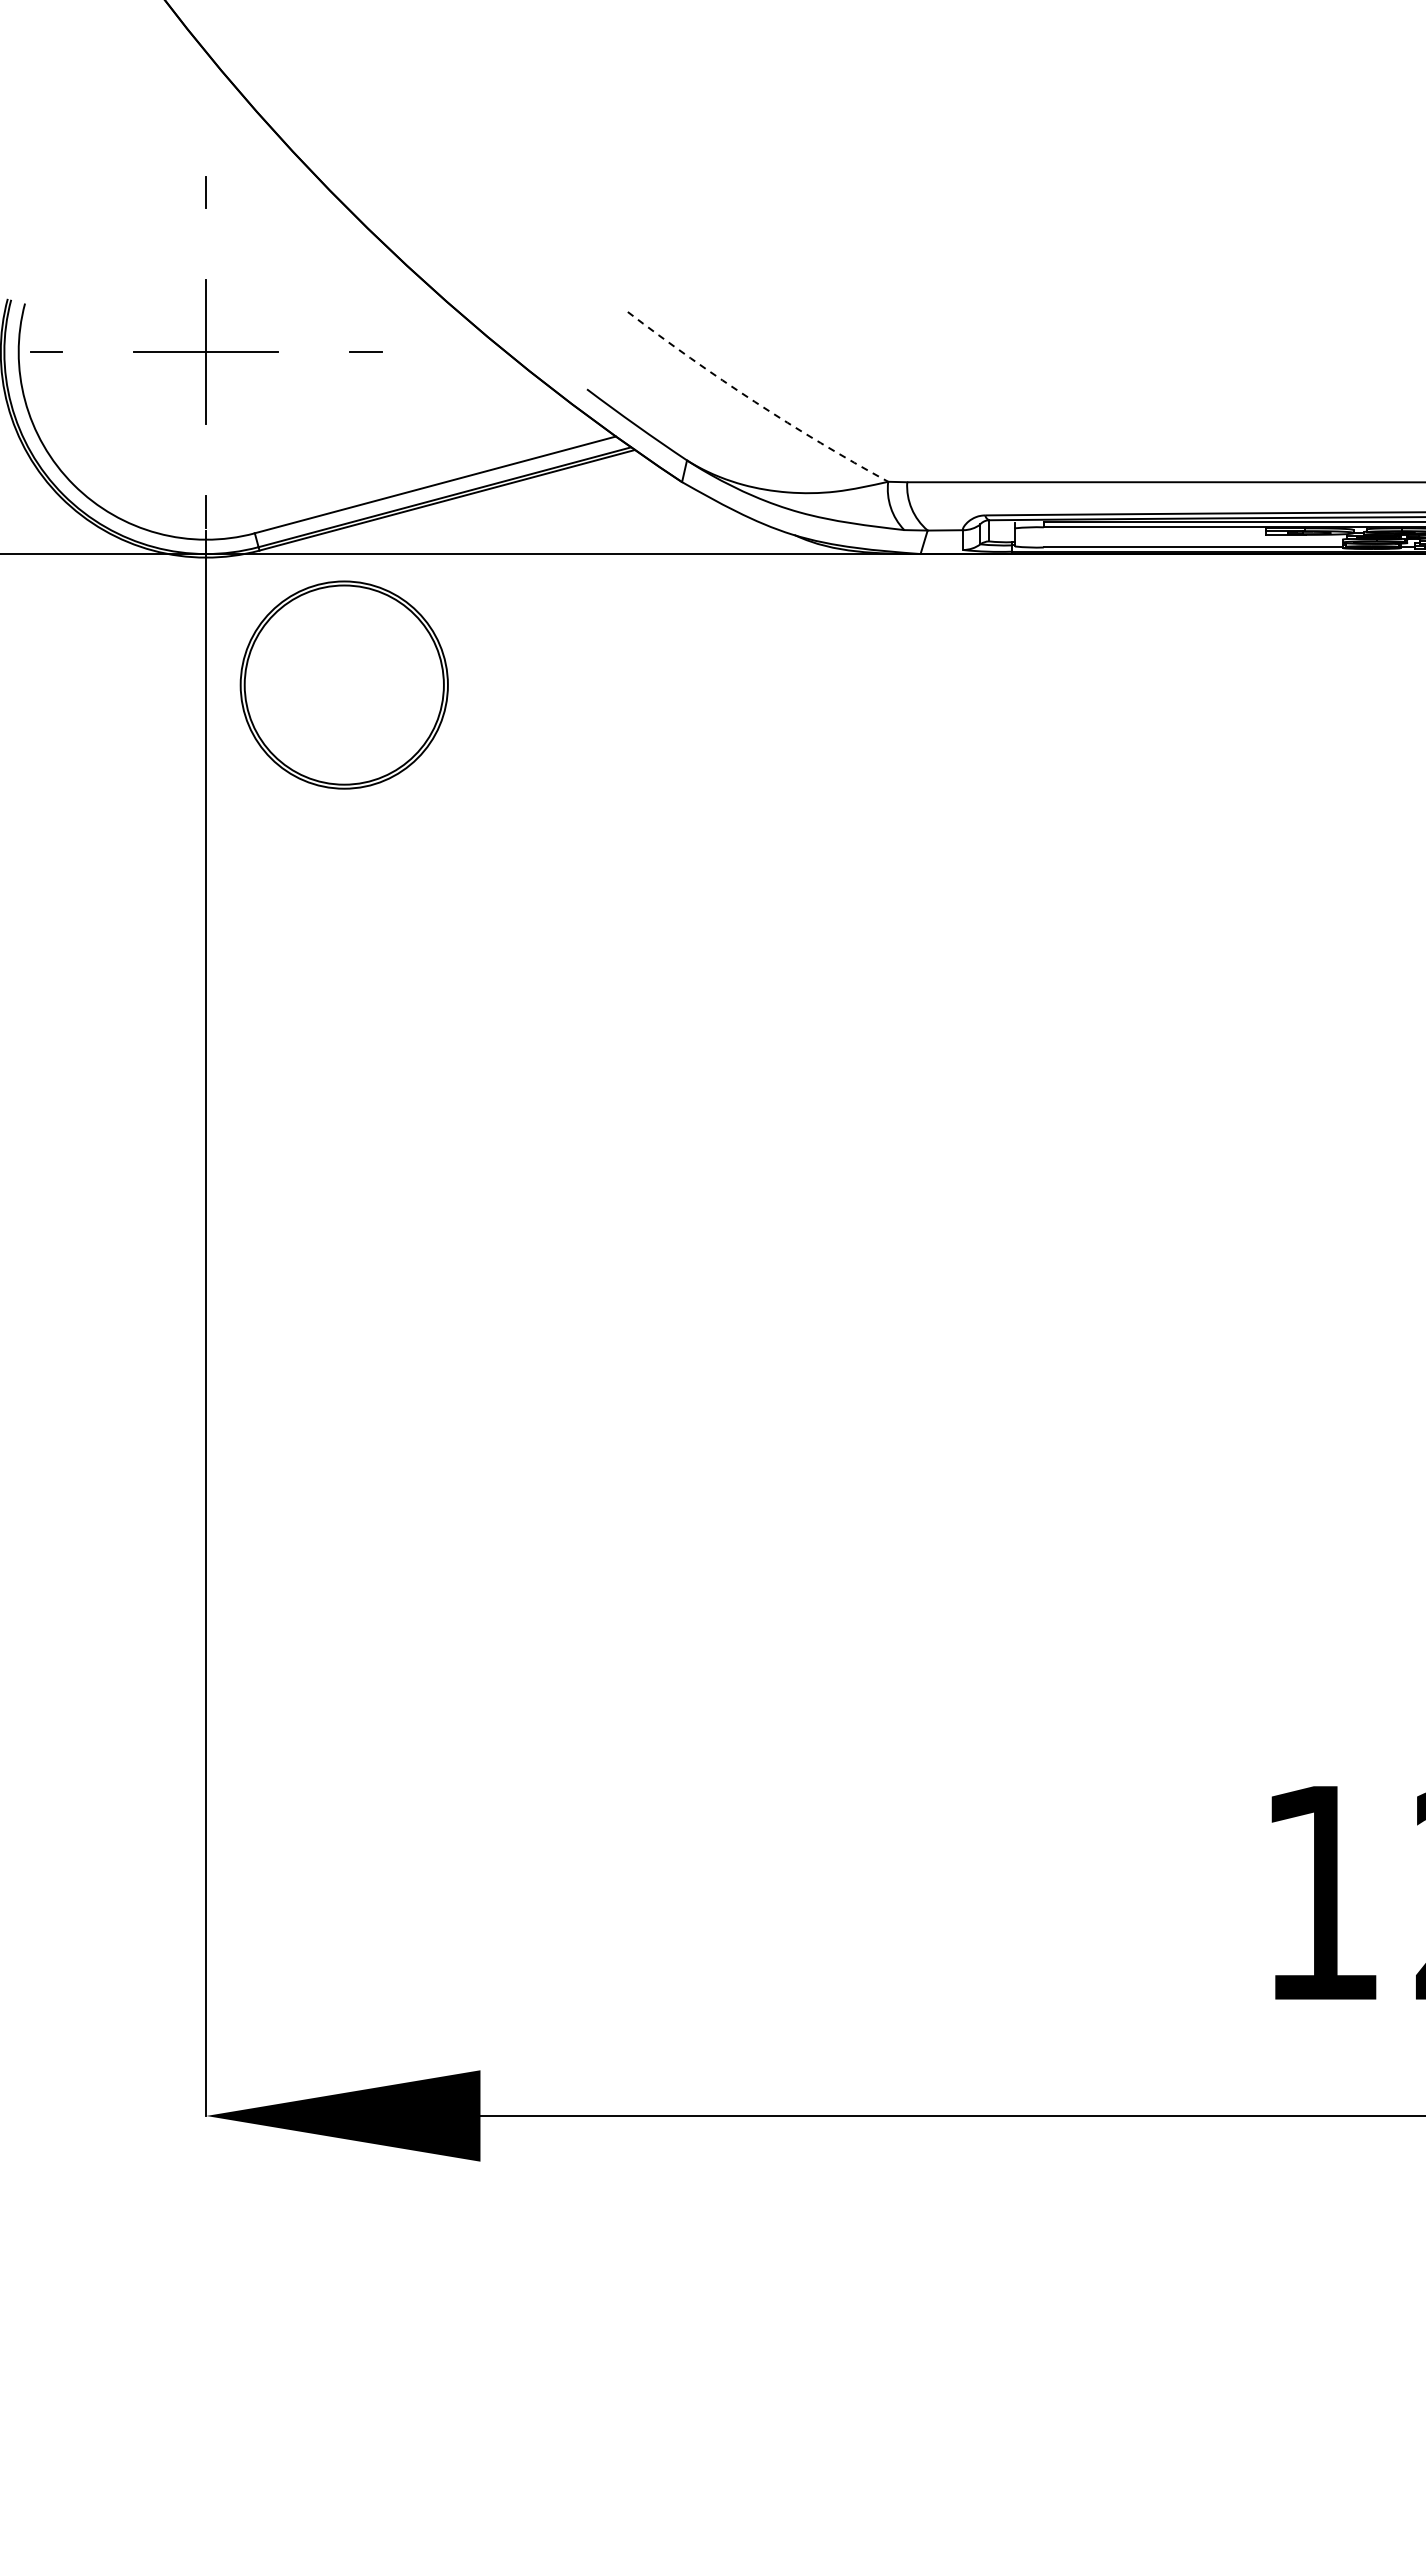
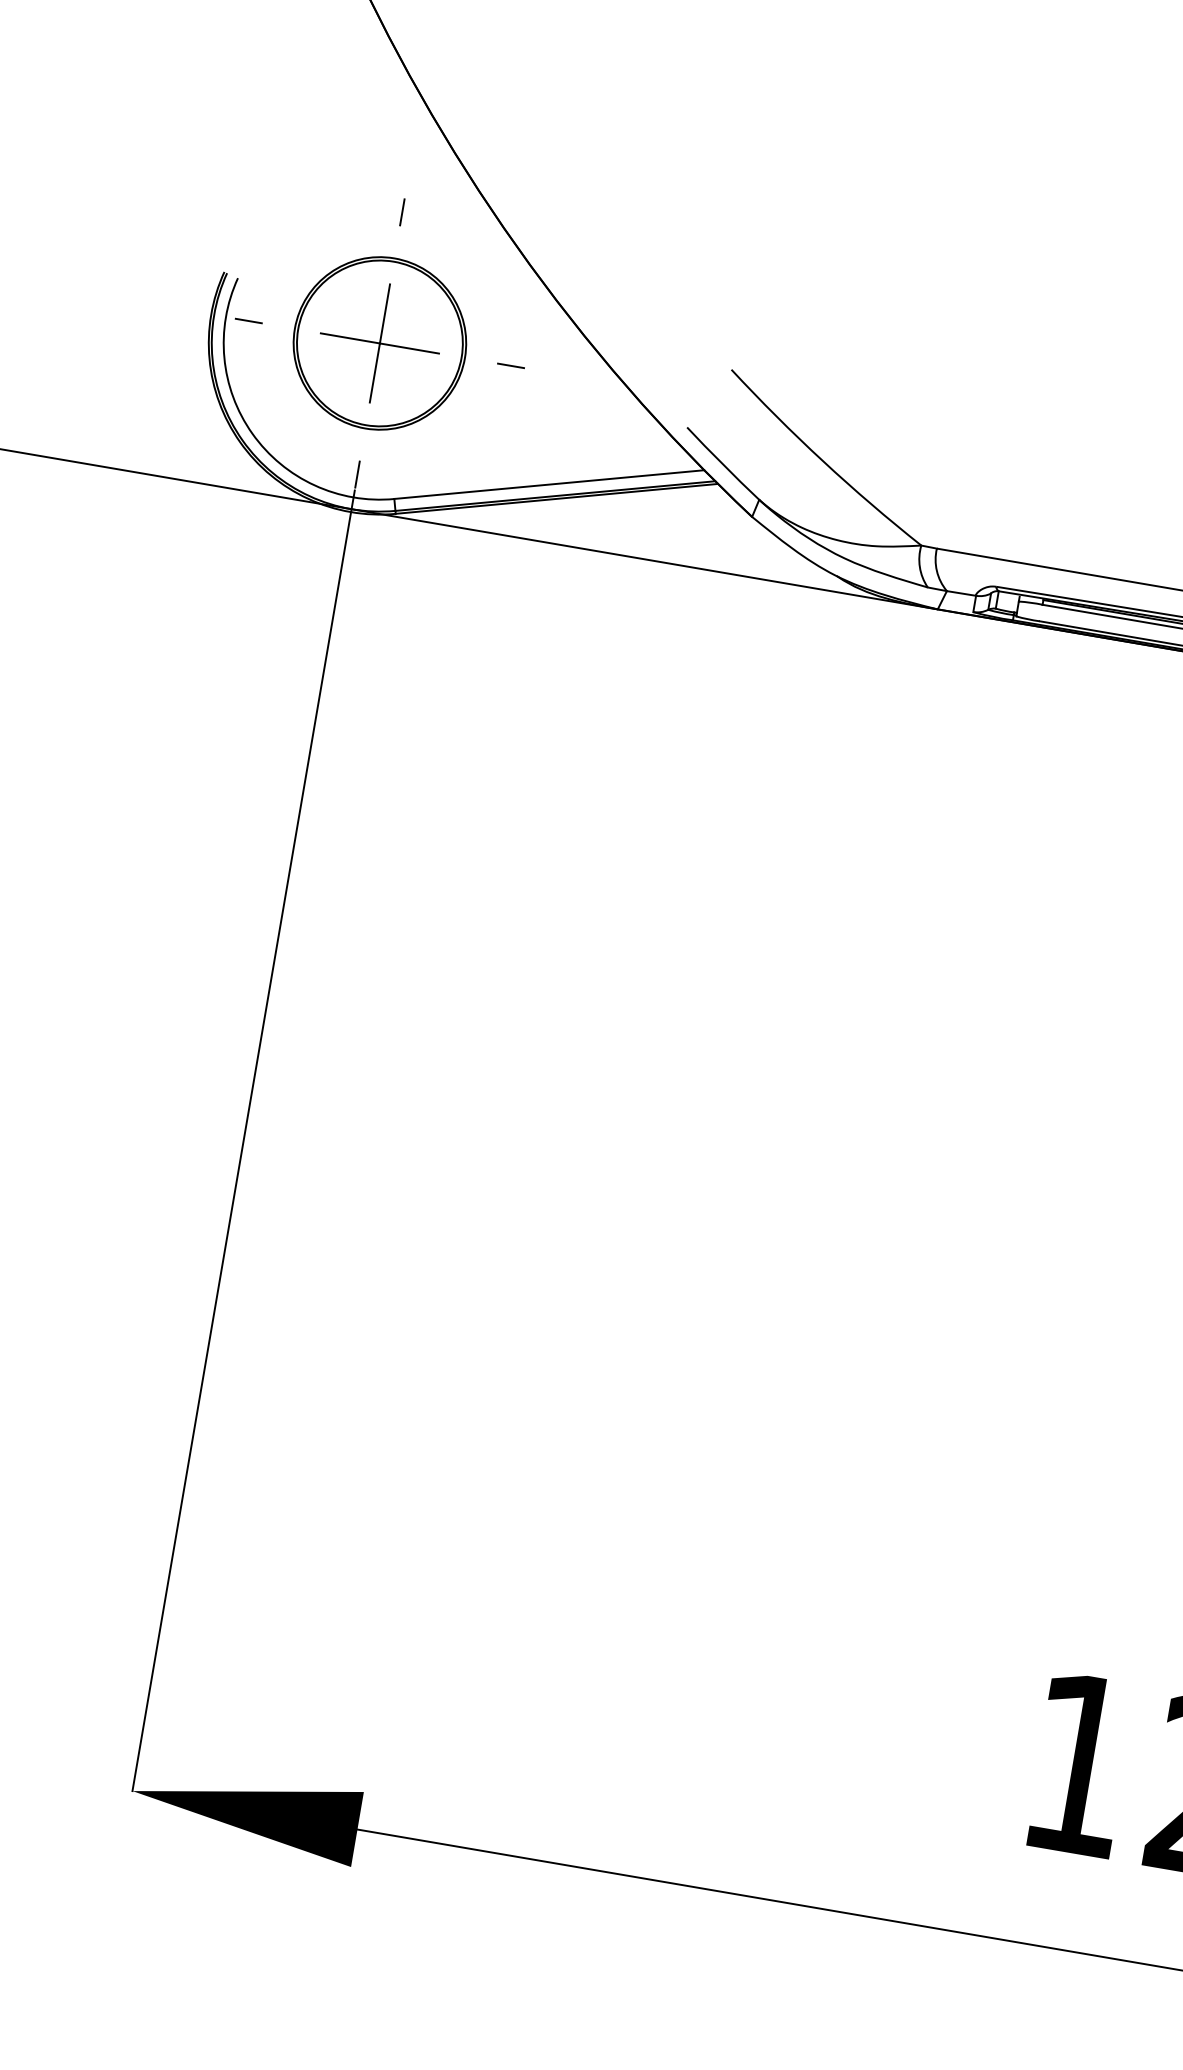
arc: (754, 401) -> (822, 460), dashed -> solid
part: (343, 684) -> (379, 342), moved

